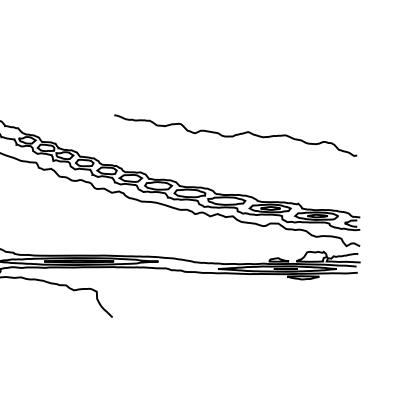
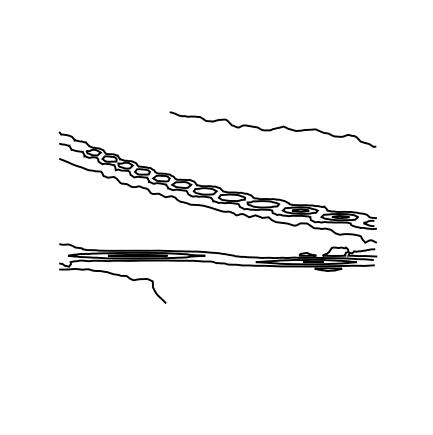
curve: (235, 135) -> (272, 129), moved

